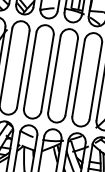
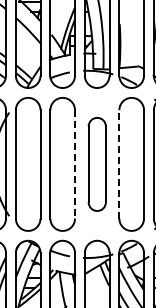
line: (47, 73) -> (75, 164), solid -> dashed
part: (63, 75) -> (97, 164), size x0.7
line: (78, 77) -> (119, 163), solid -> dashed

